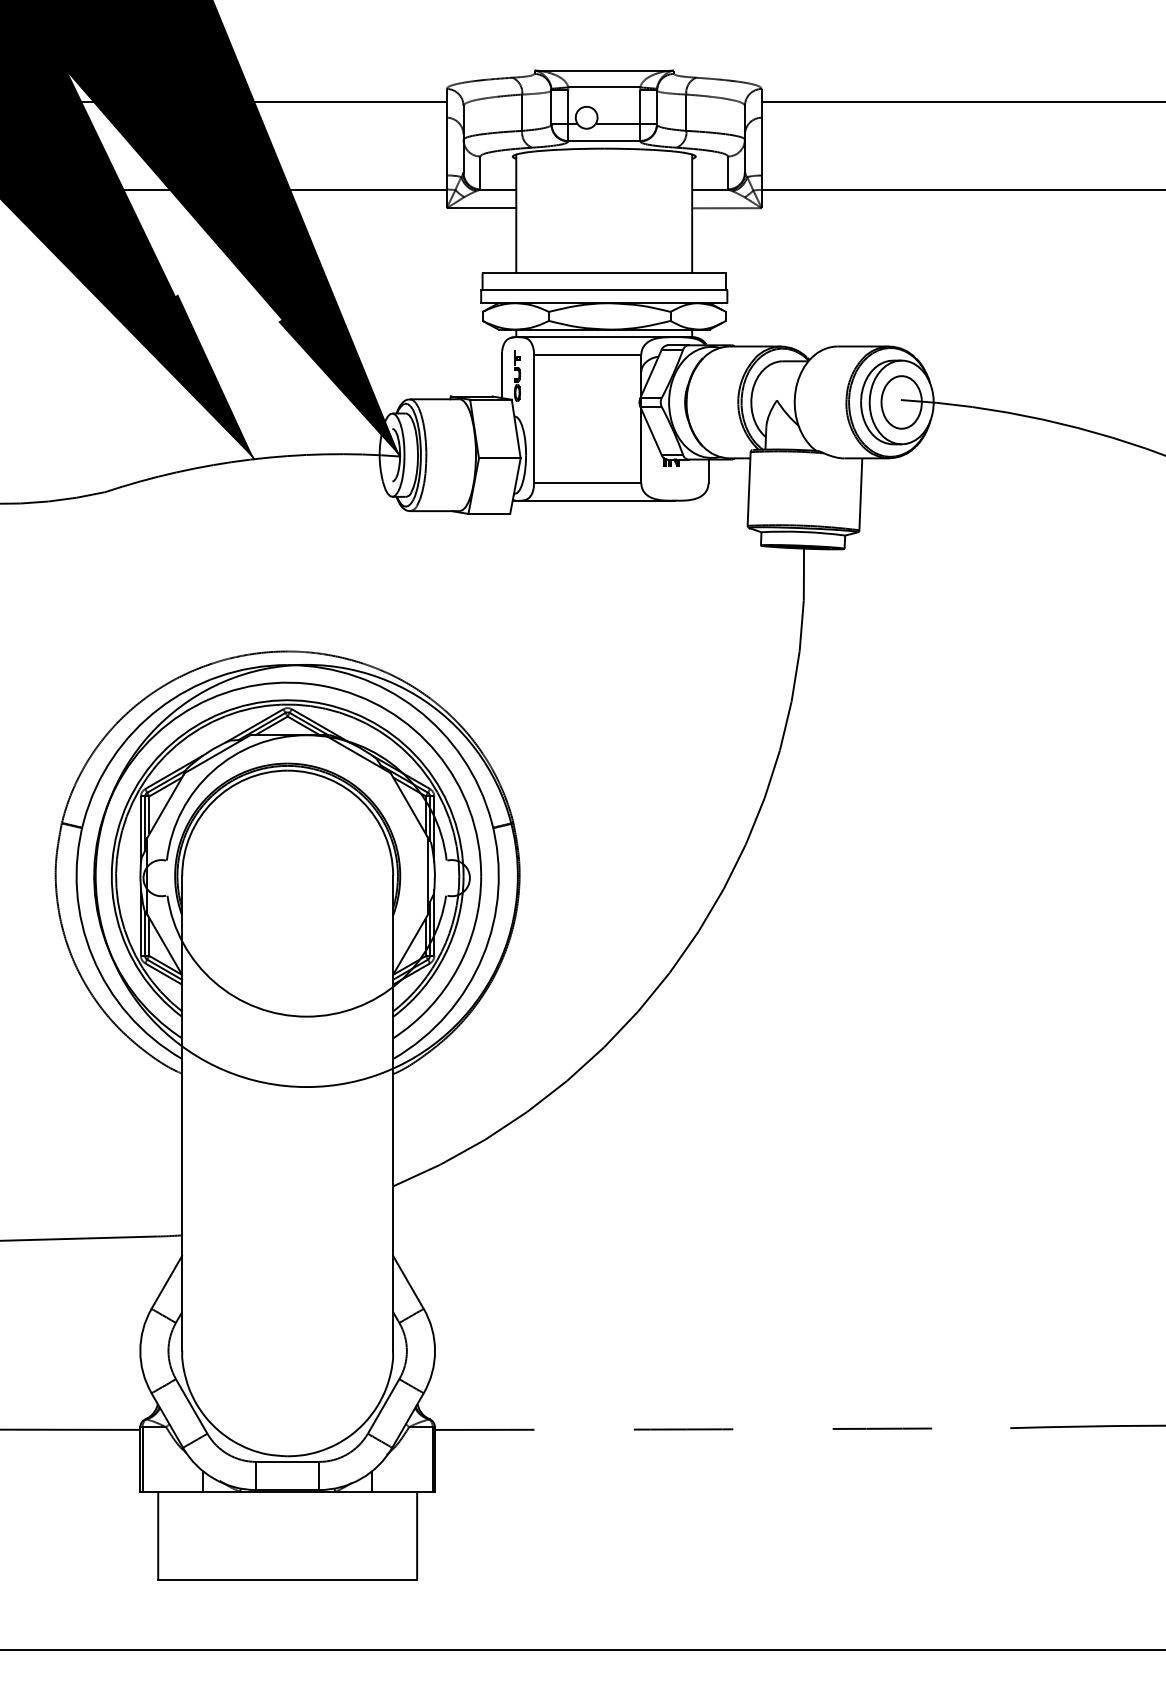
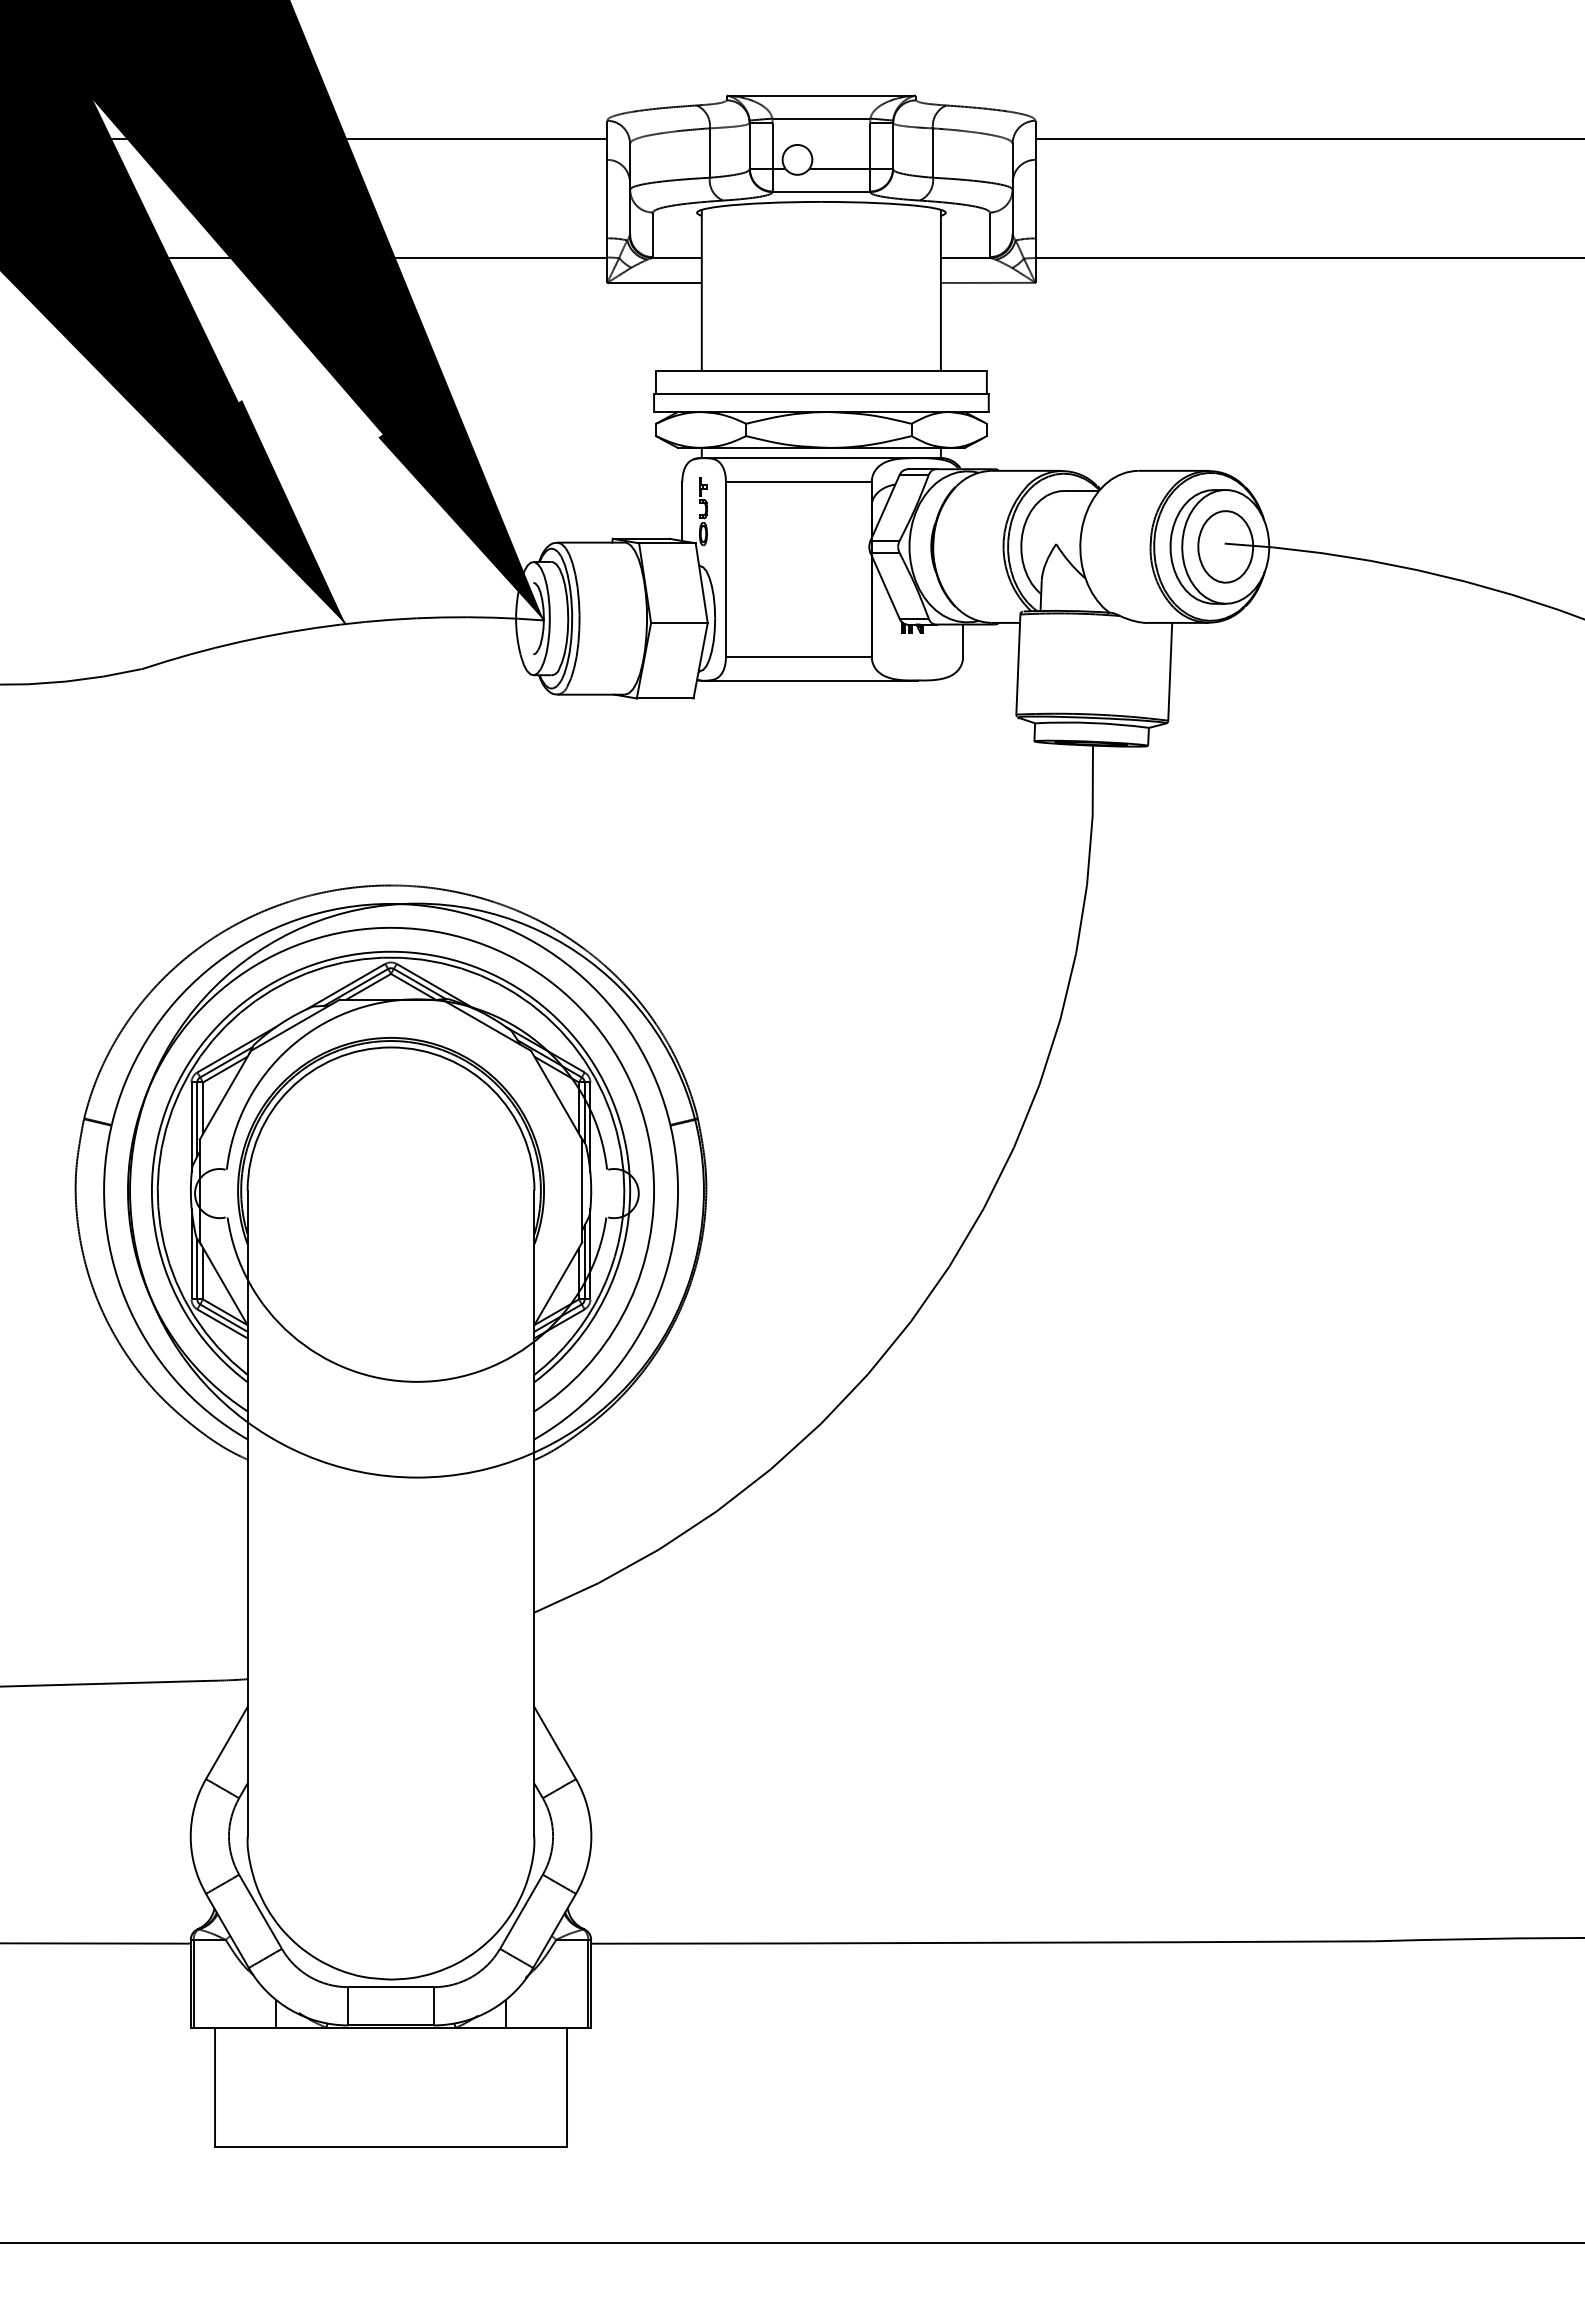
arc: (722, 1429) -> (982, 1942), dashed -> solid

